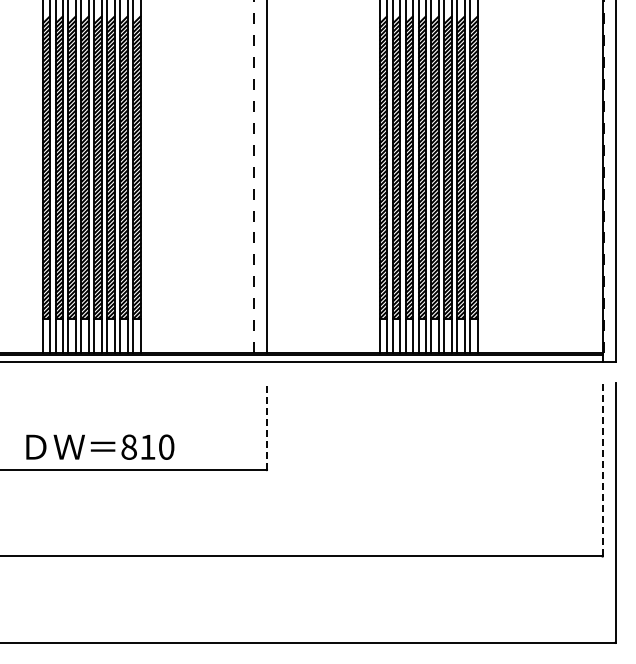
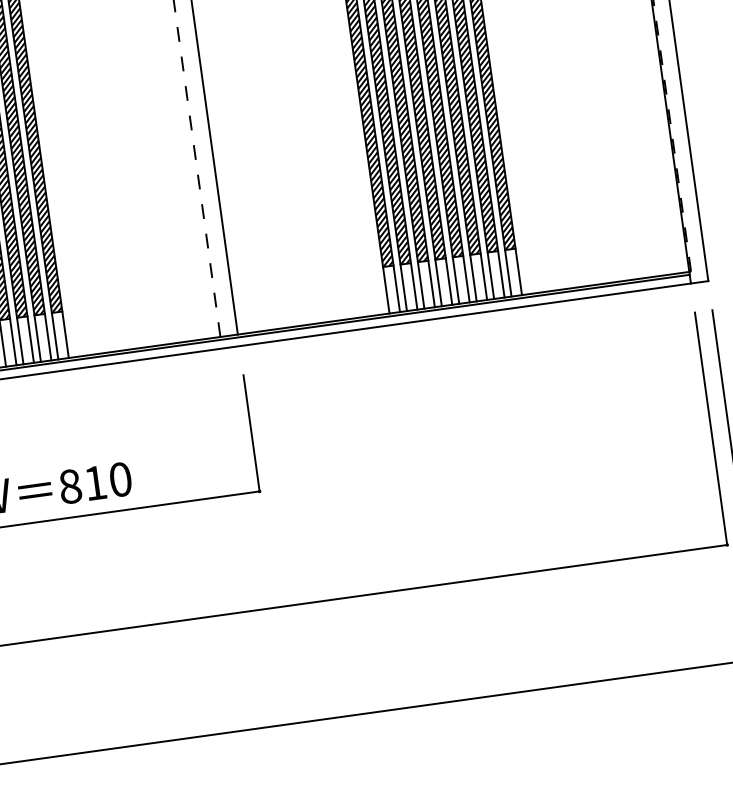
line: (266, 426) -> (251, 433), dashed -> solid
line: (602, 469) -> (710, 428), dashed -> solid

